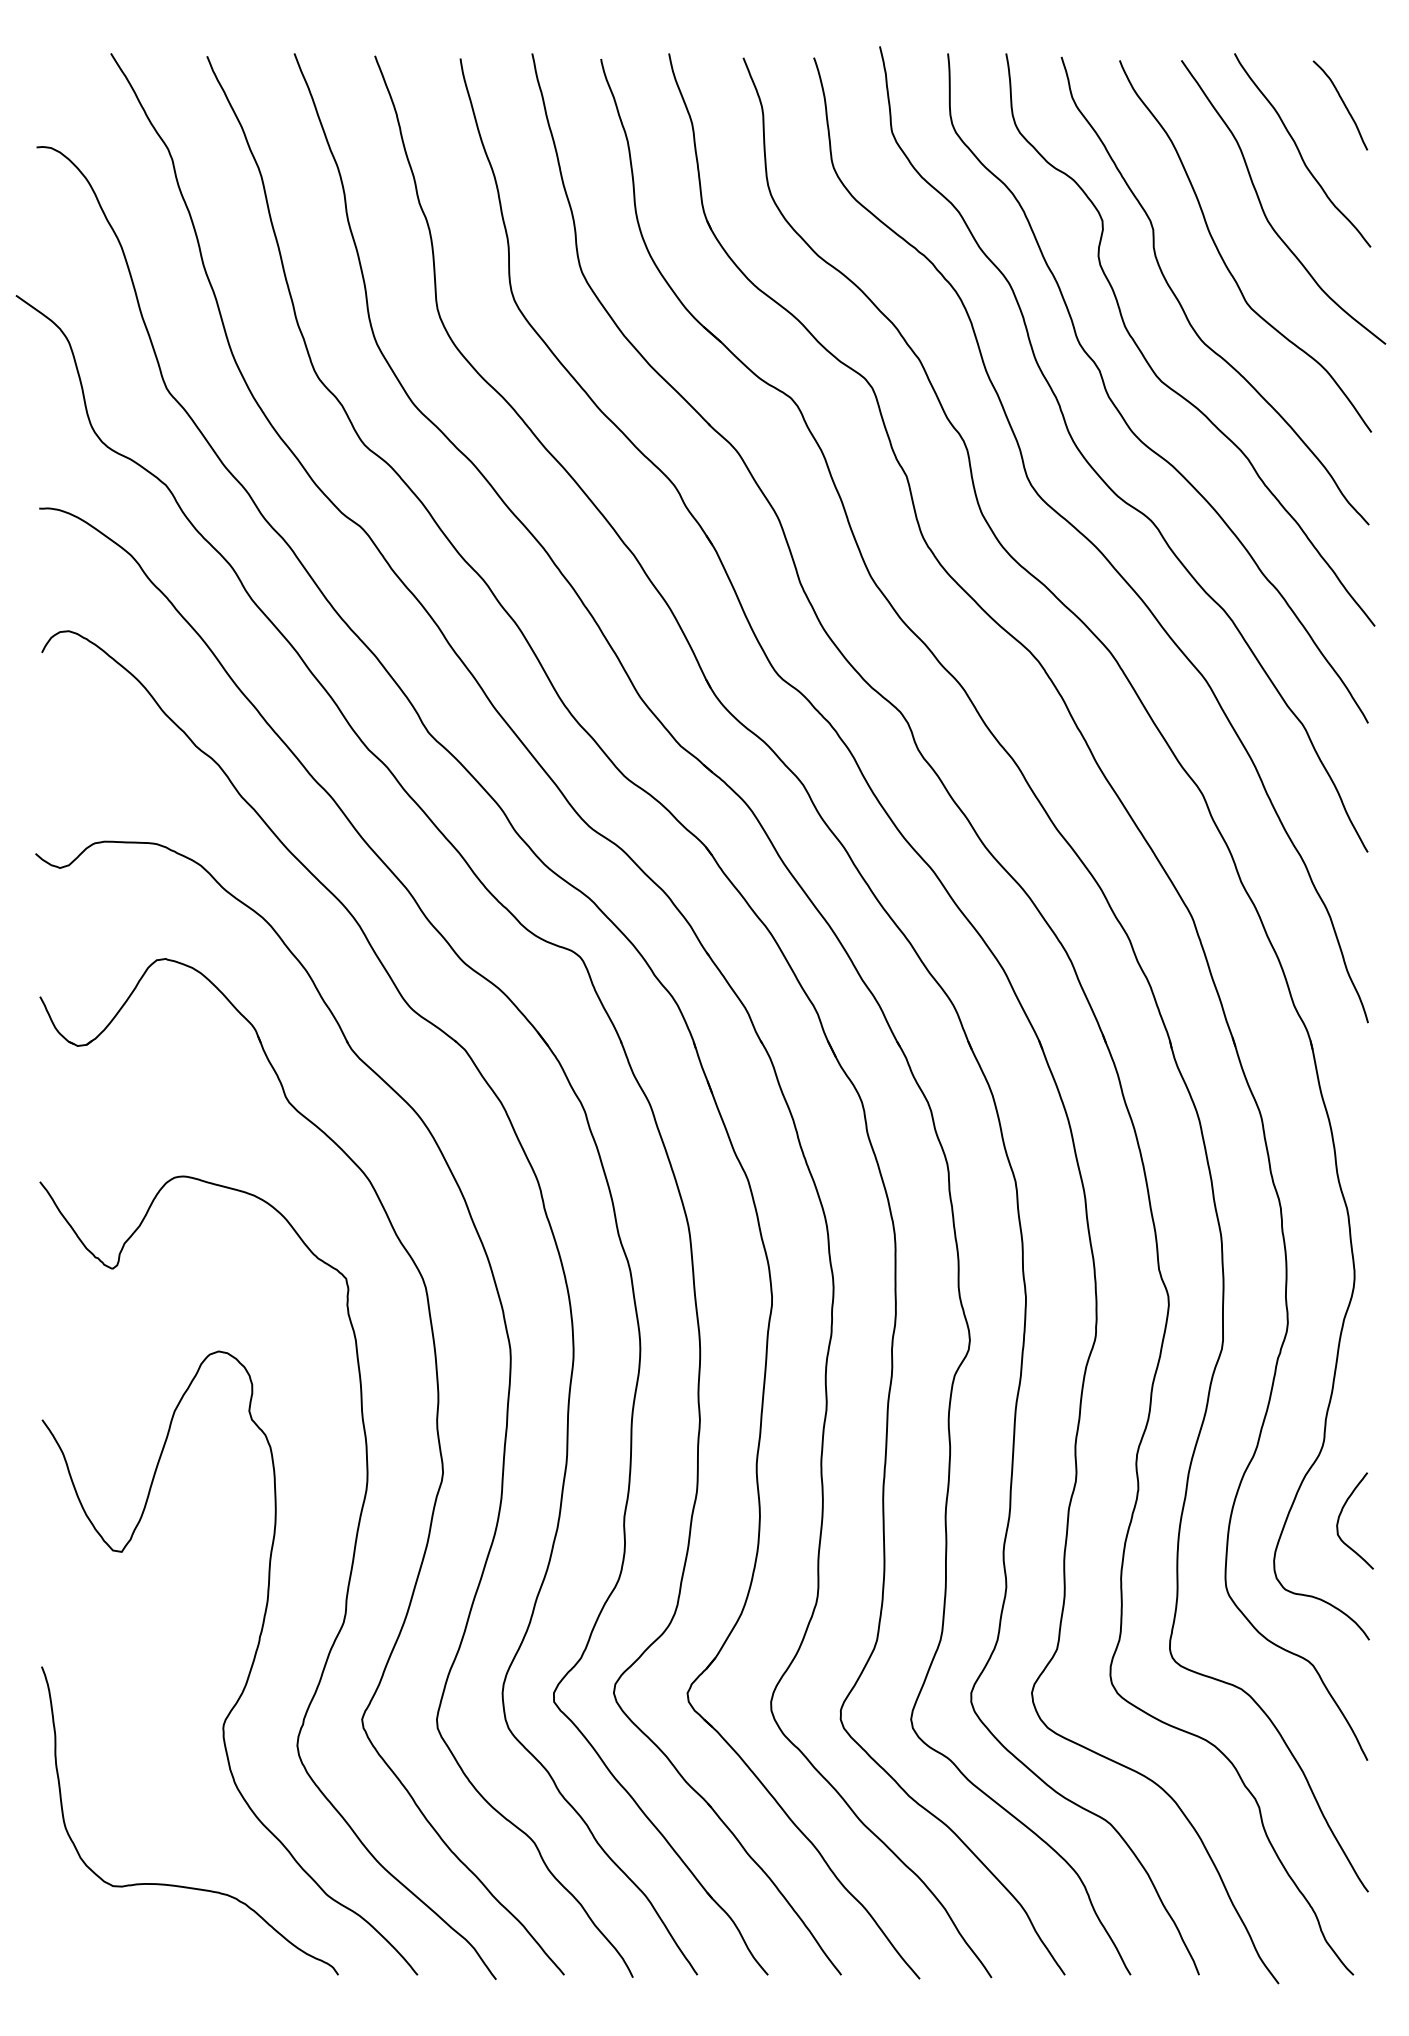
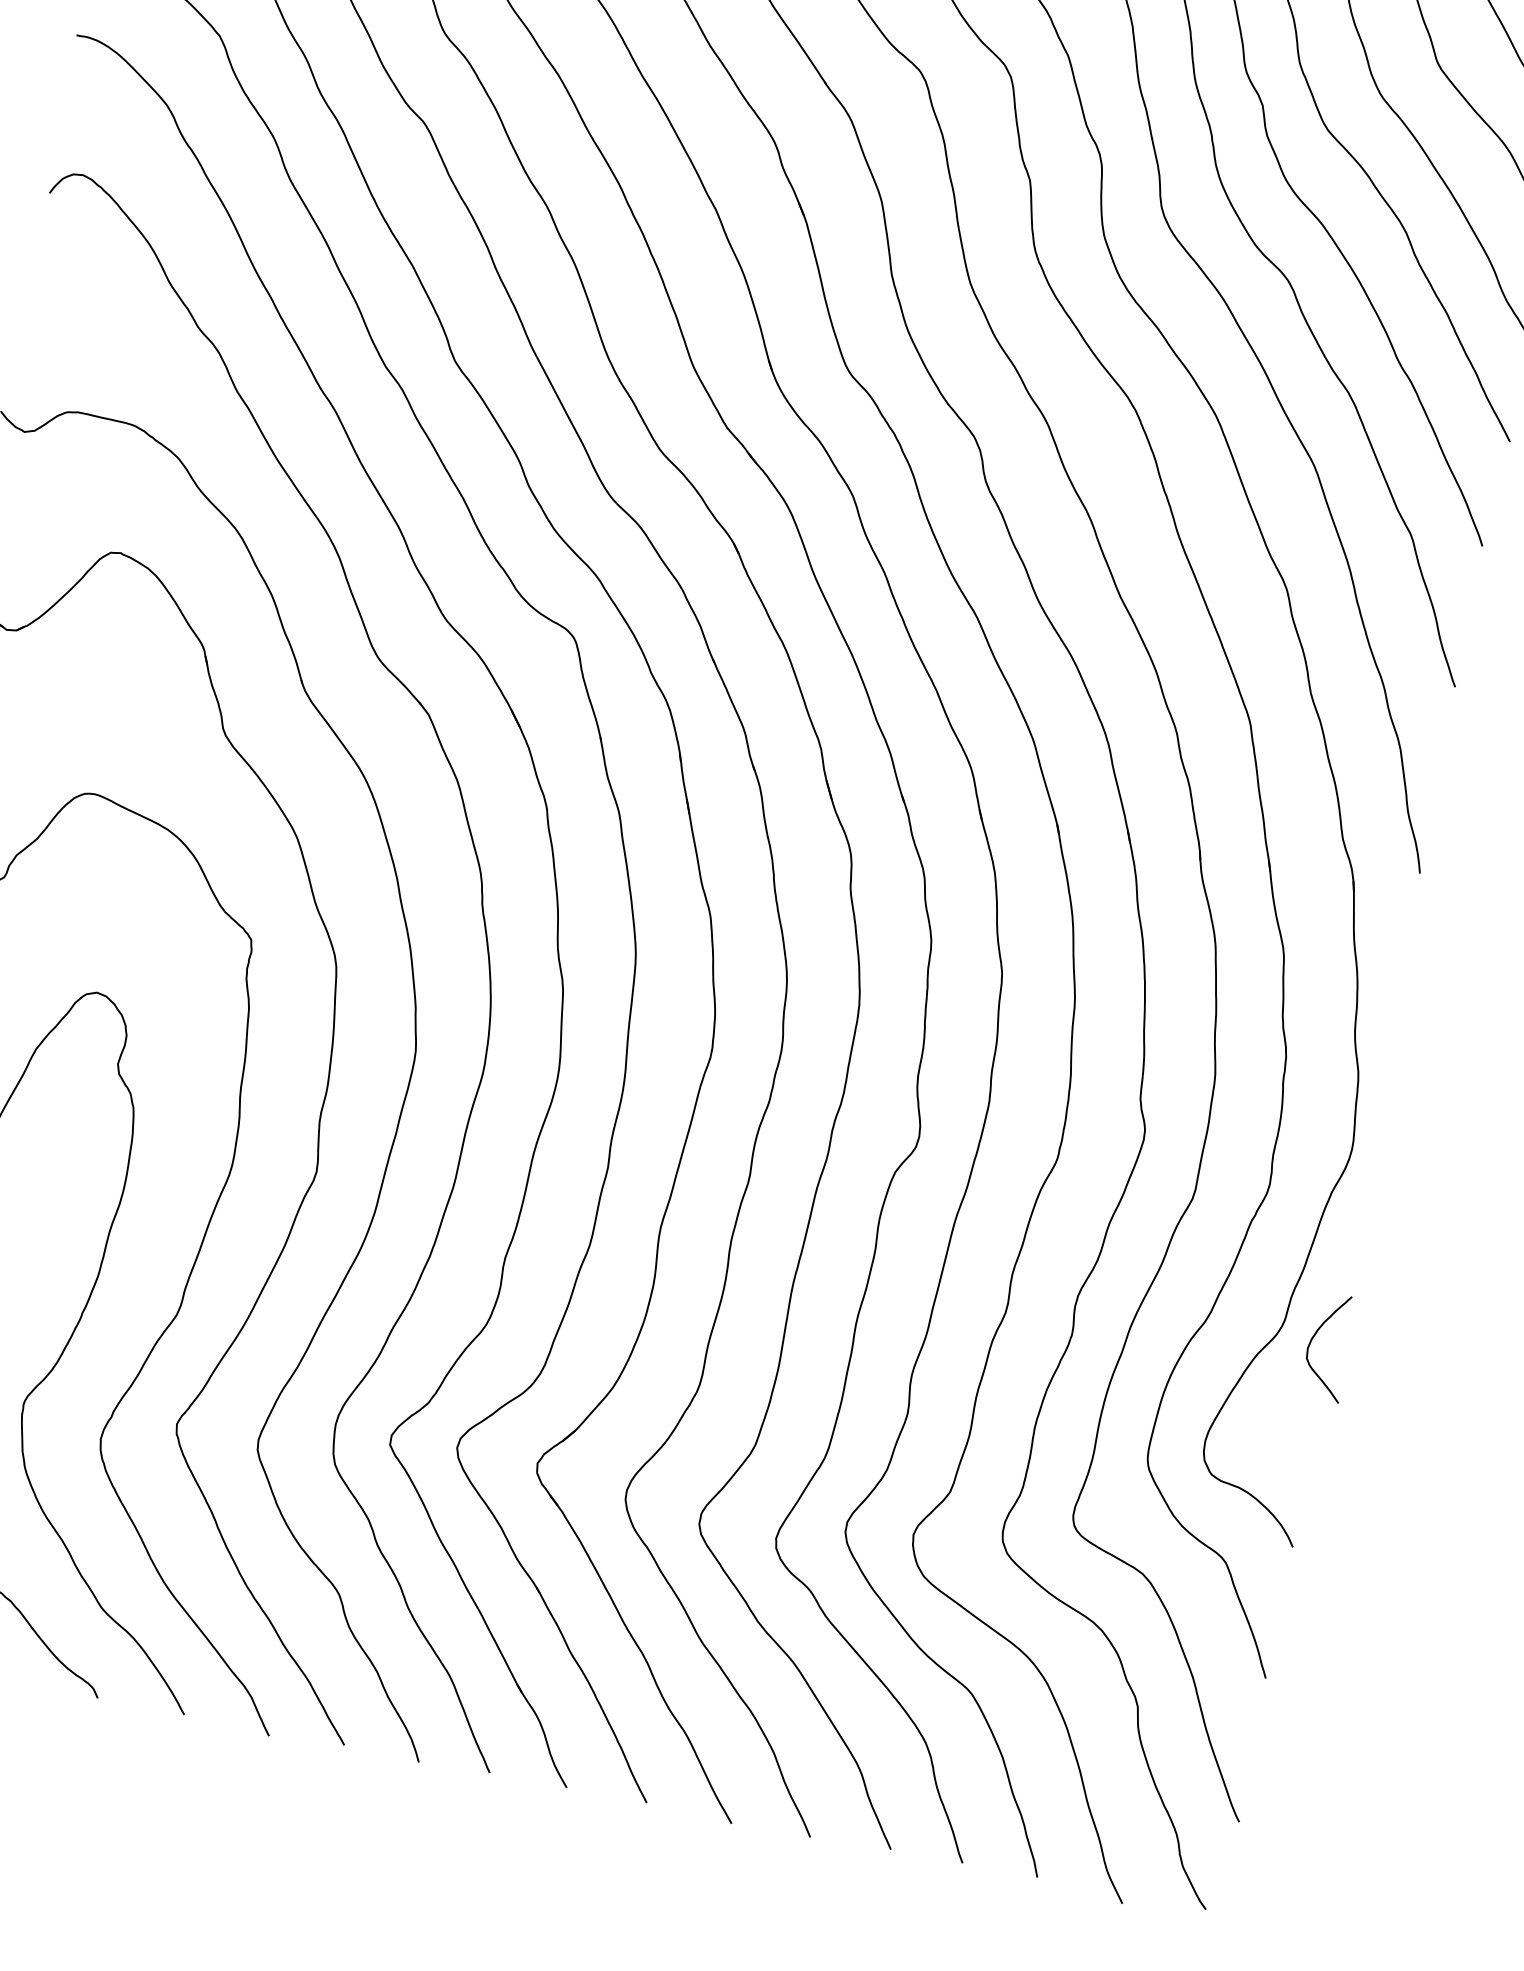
curve: (1340, 1516) -> (1313, 1338), moved

